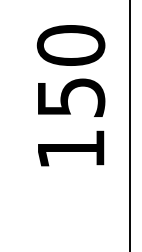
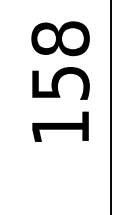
text: (71, 45) -> (60, 38), 150 -> 158

